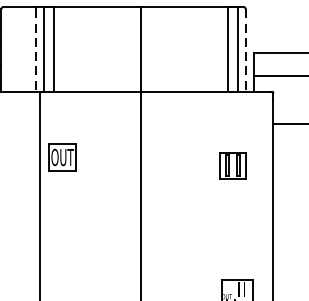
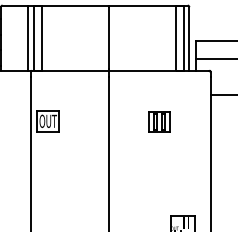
line: (35, 51) -> (27, 39), dashed -> solid
line: (246, 51) -> (189, 39), dashed -> solid
part: (233, 165) -> (159, 121), moved

